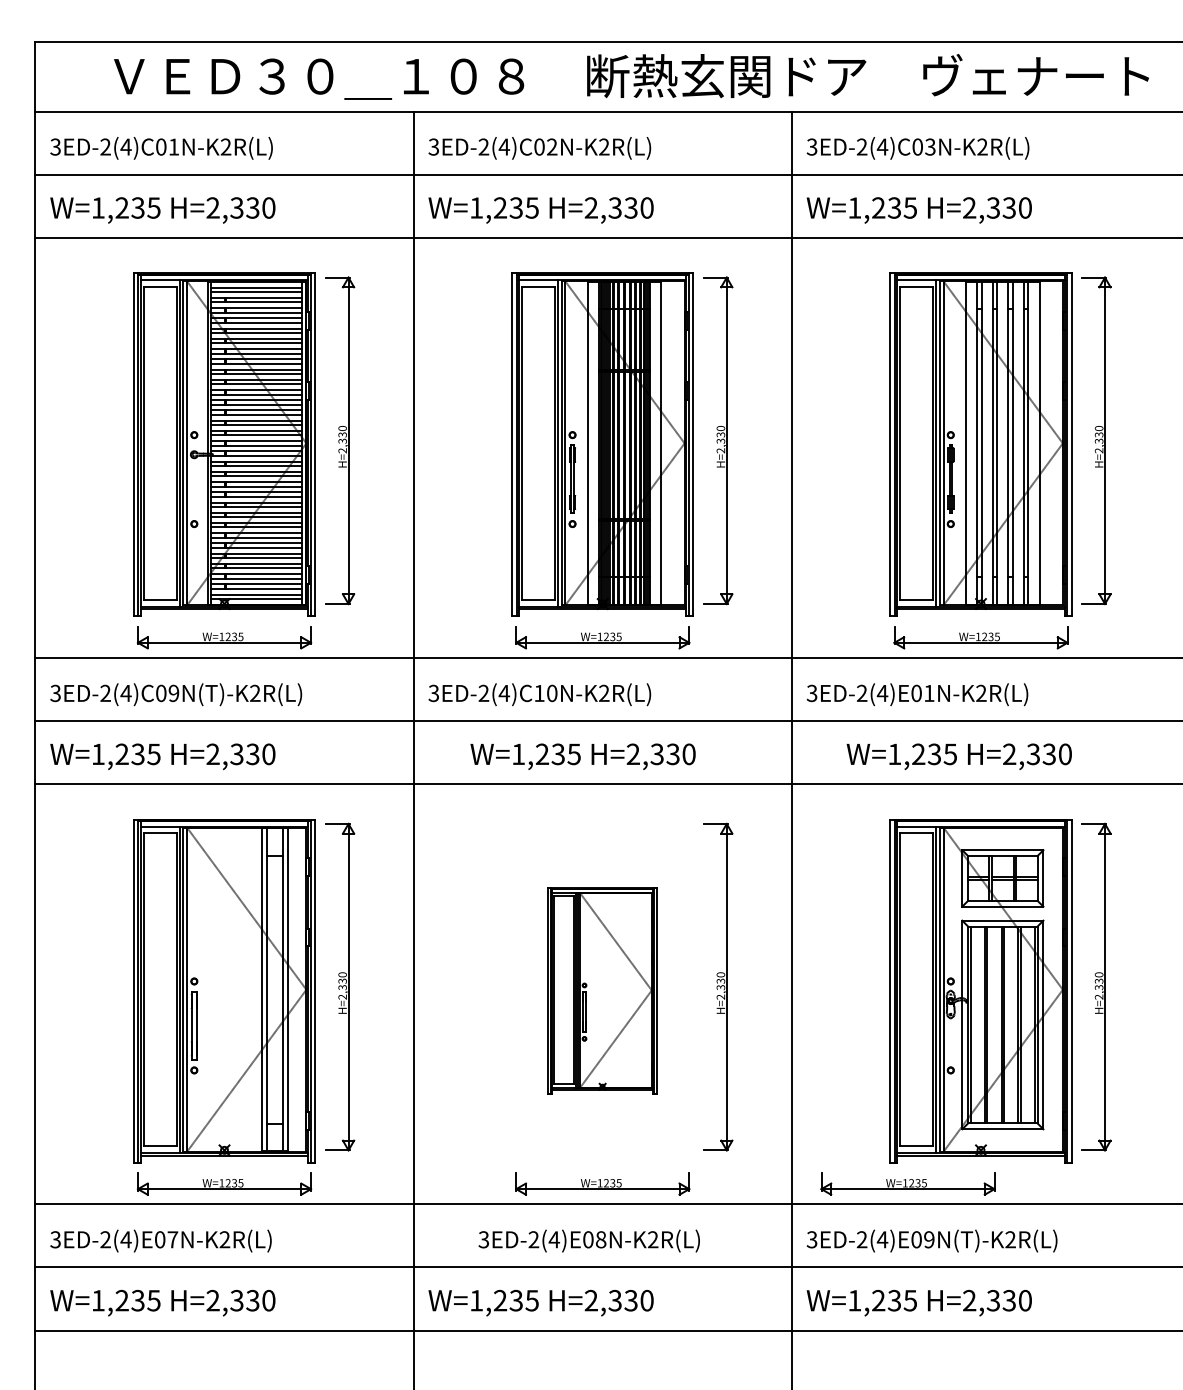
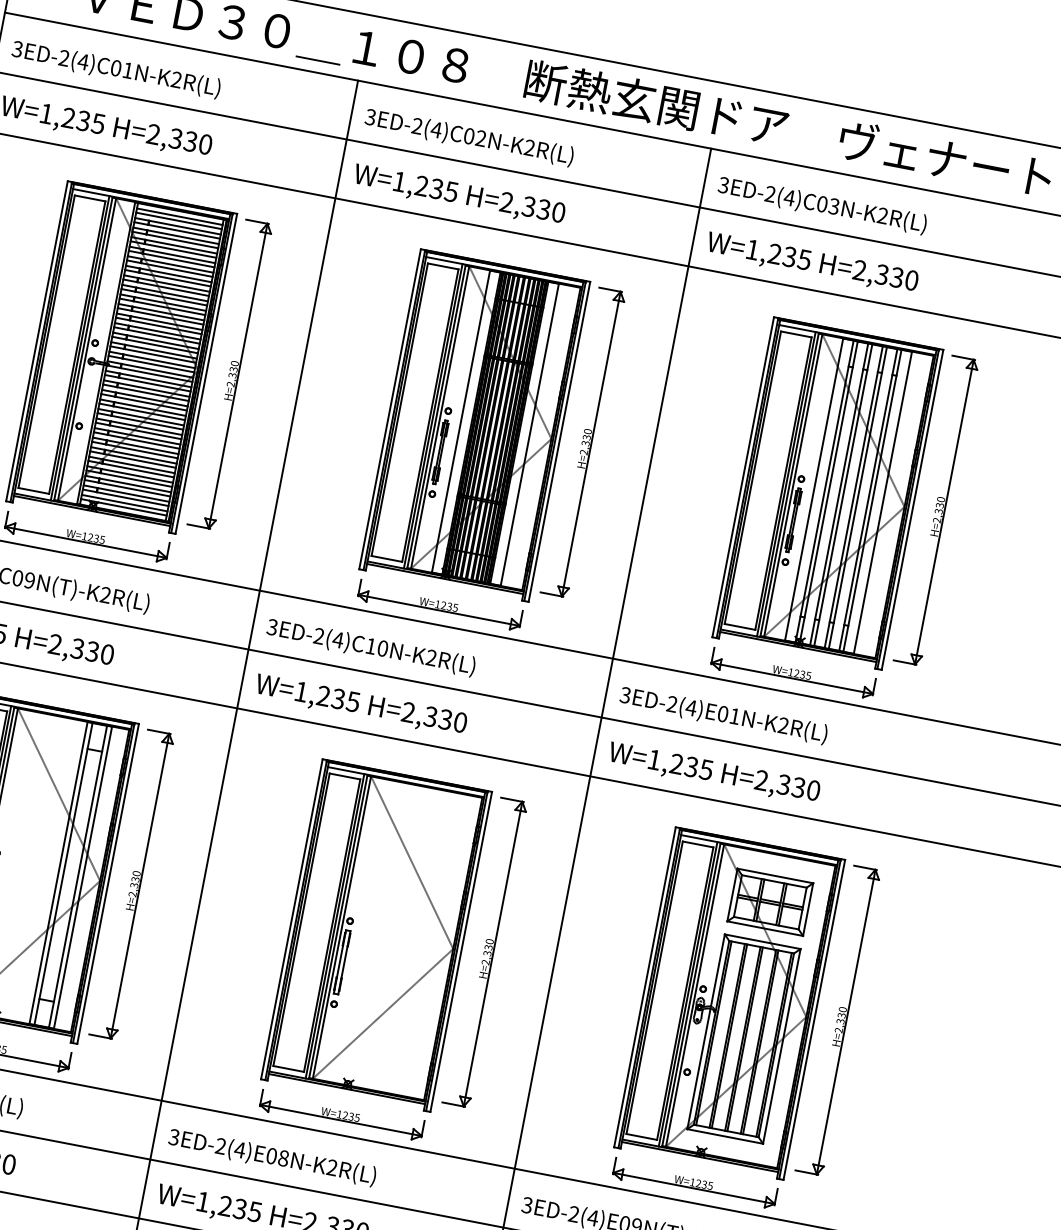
text: (582, 756) -> (360, 705), moved
text: (958, 756) -> (713, 773), moved
part: (602, 991) -> (376, 935), size x1.67
part: (907, 1183) -> (694, 1183), moved
text: (588, 1240) -> (271, 1156), moved

